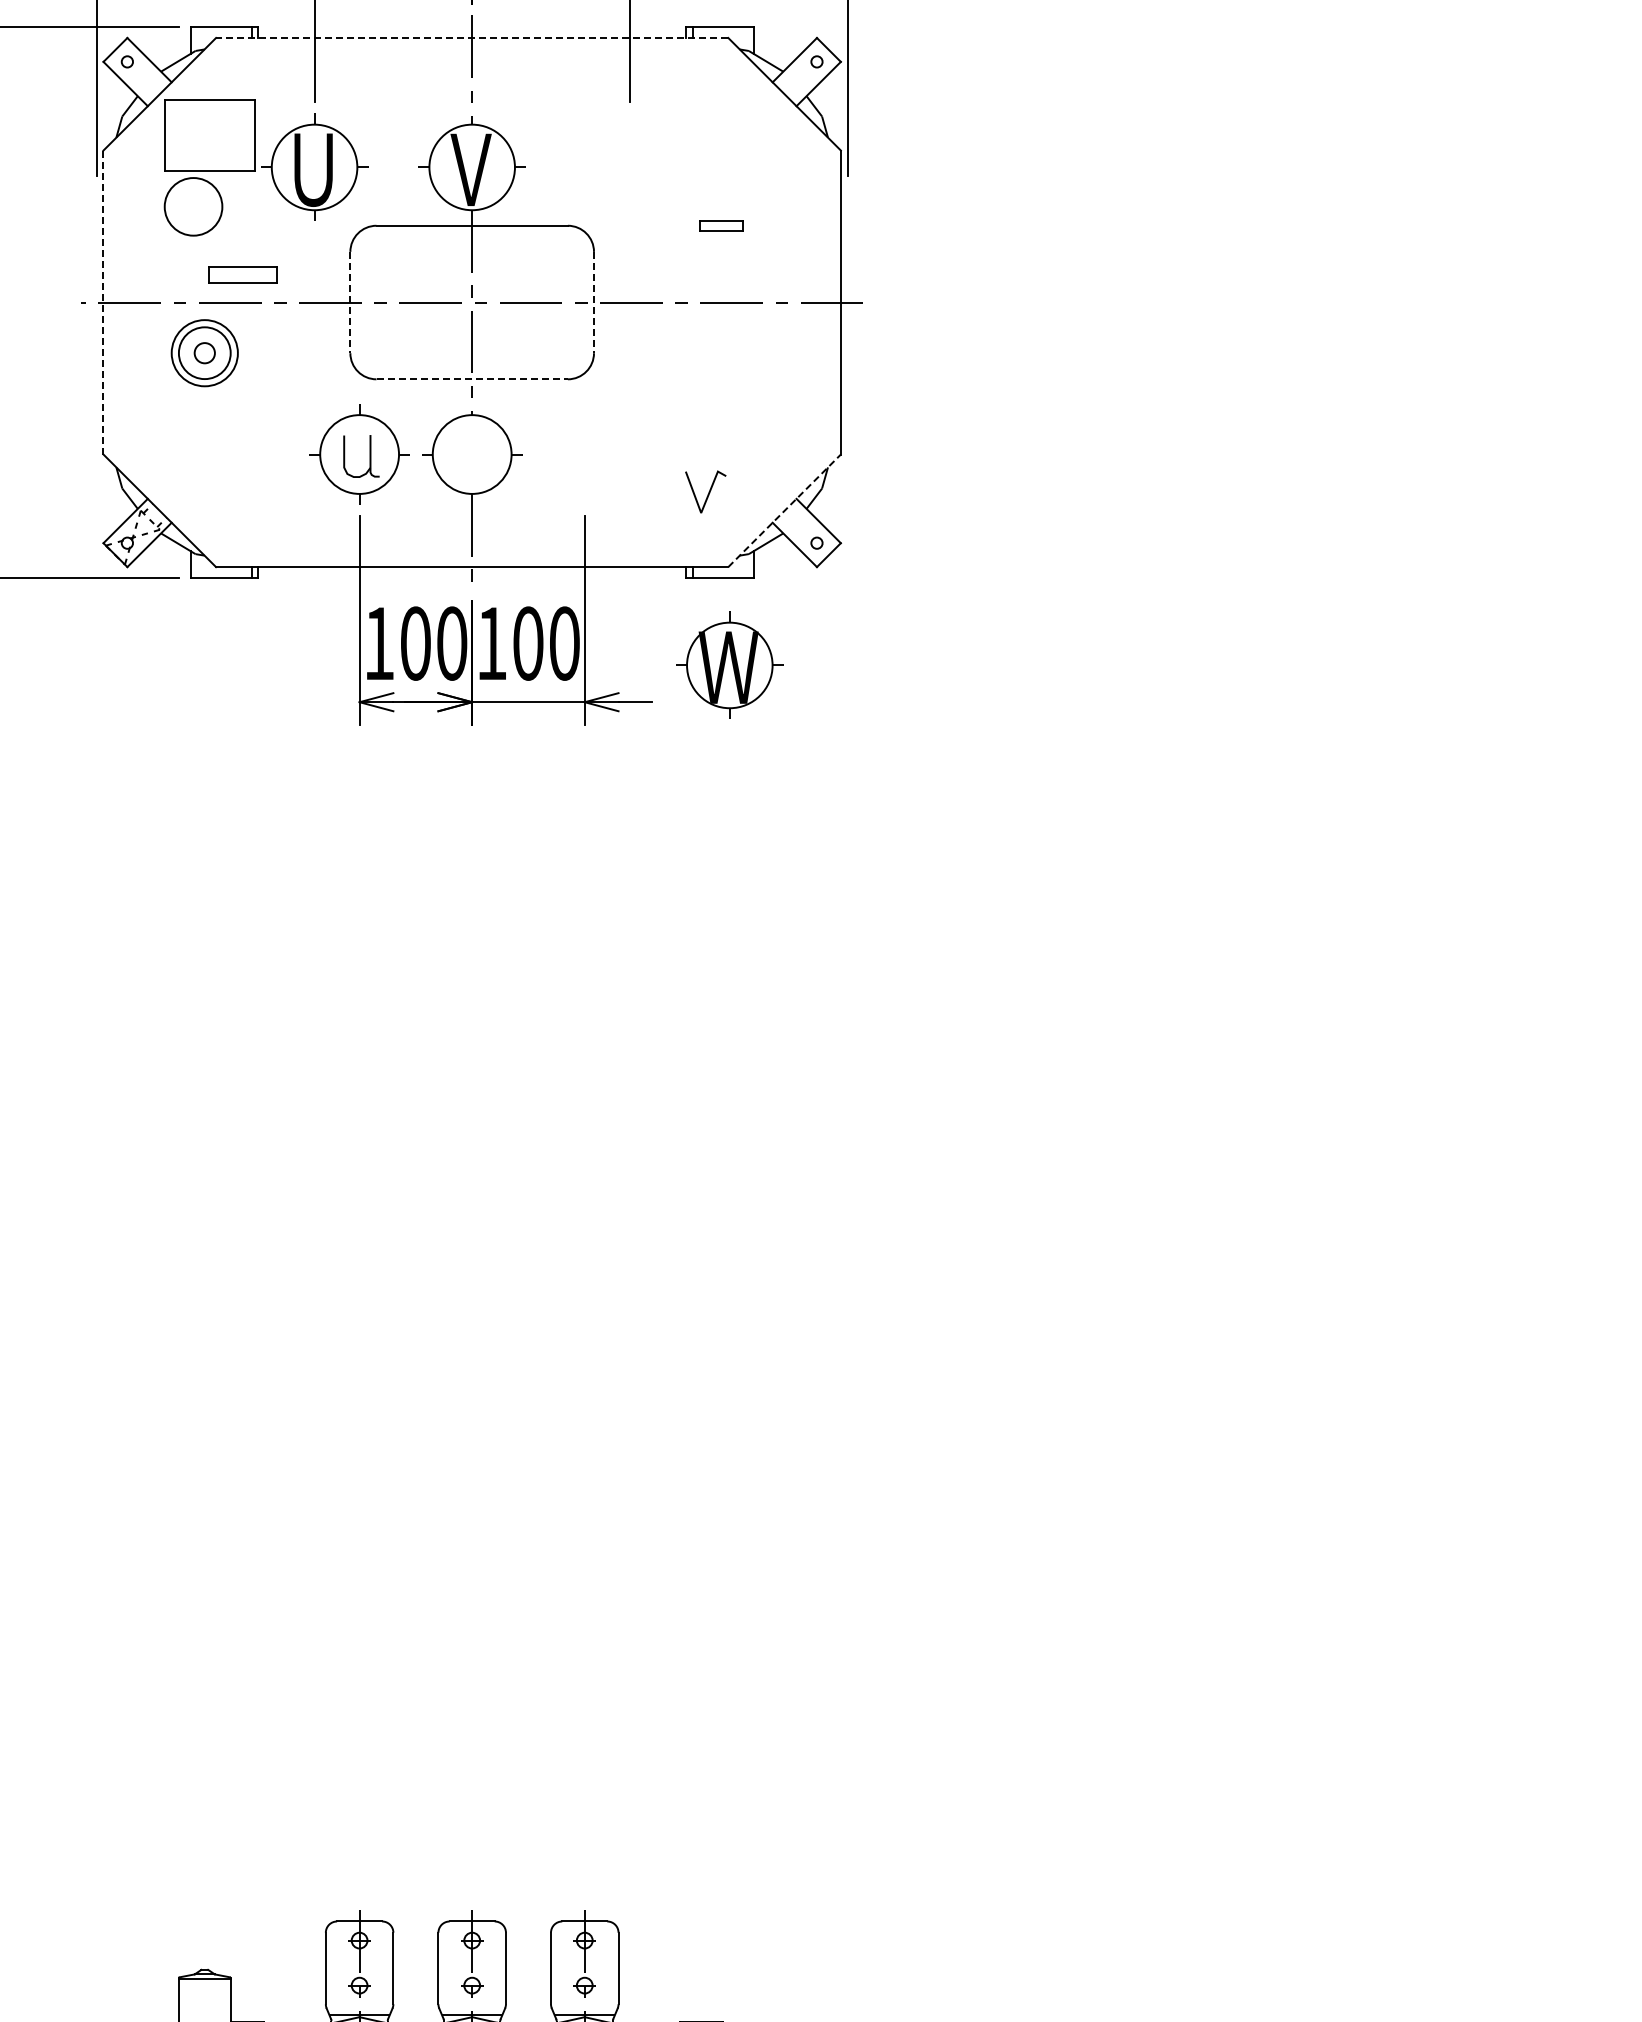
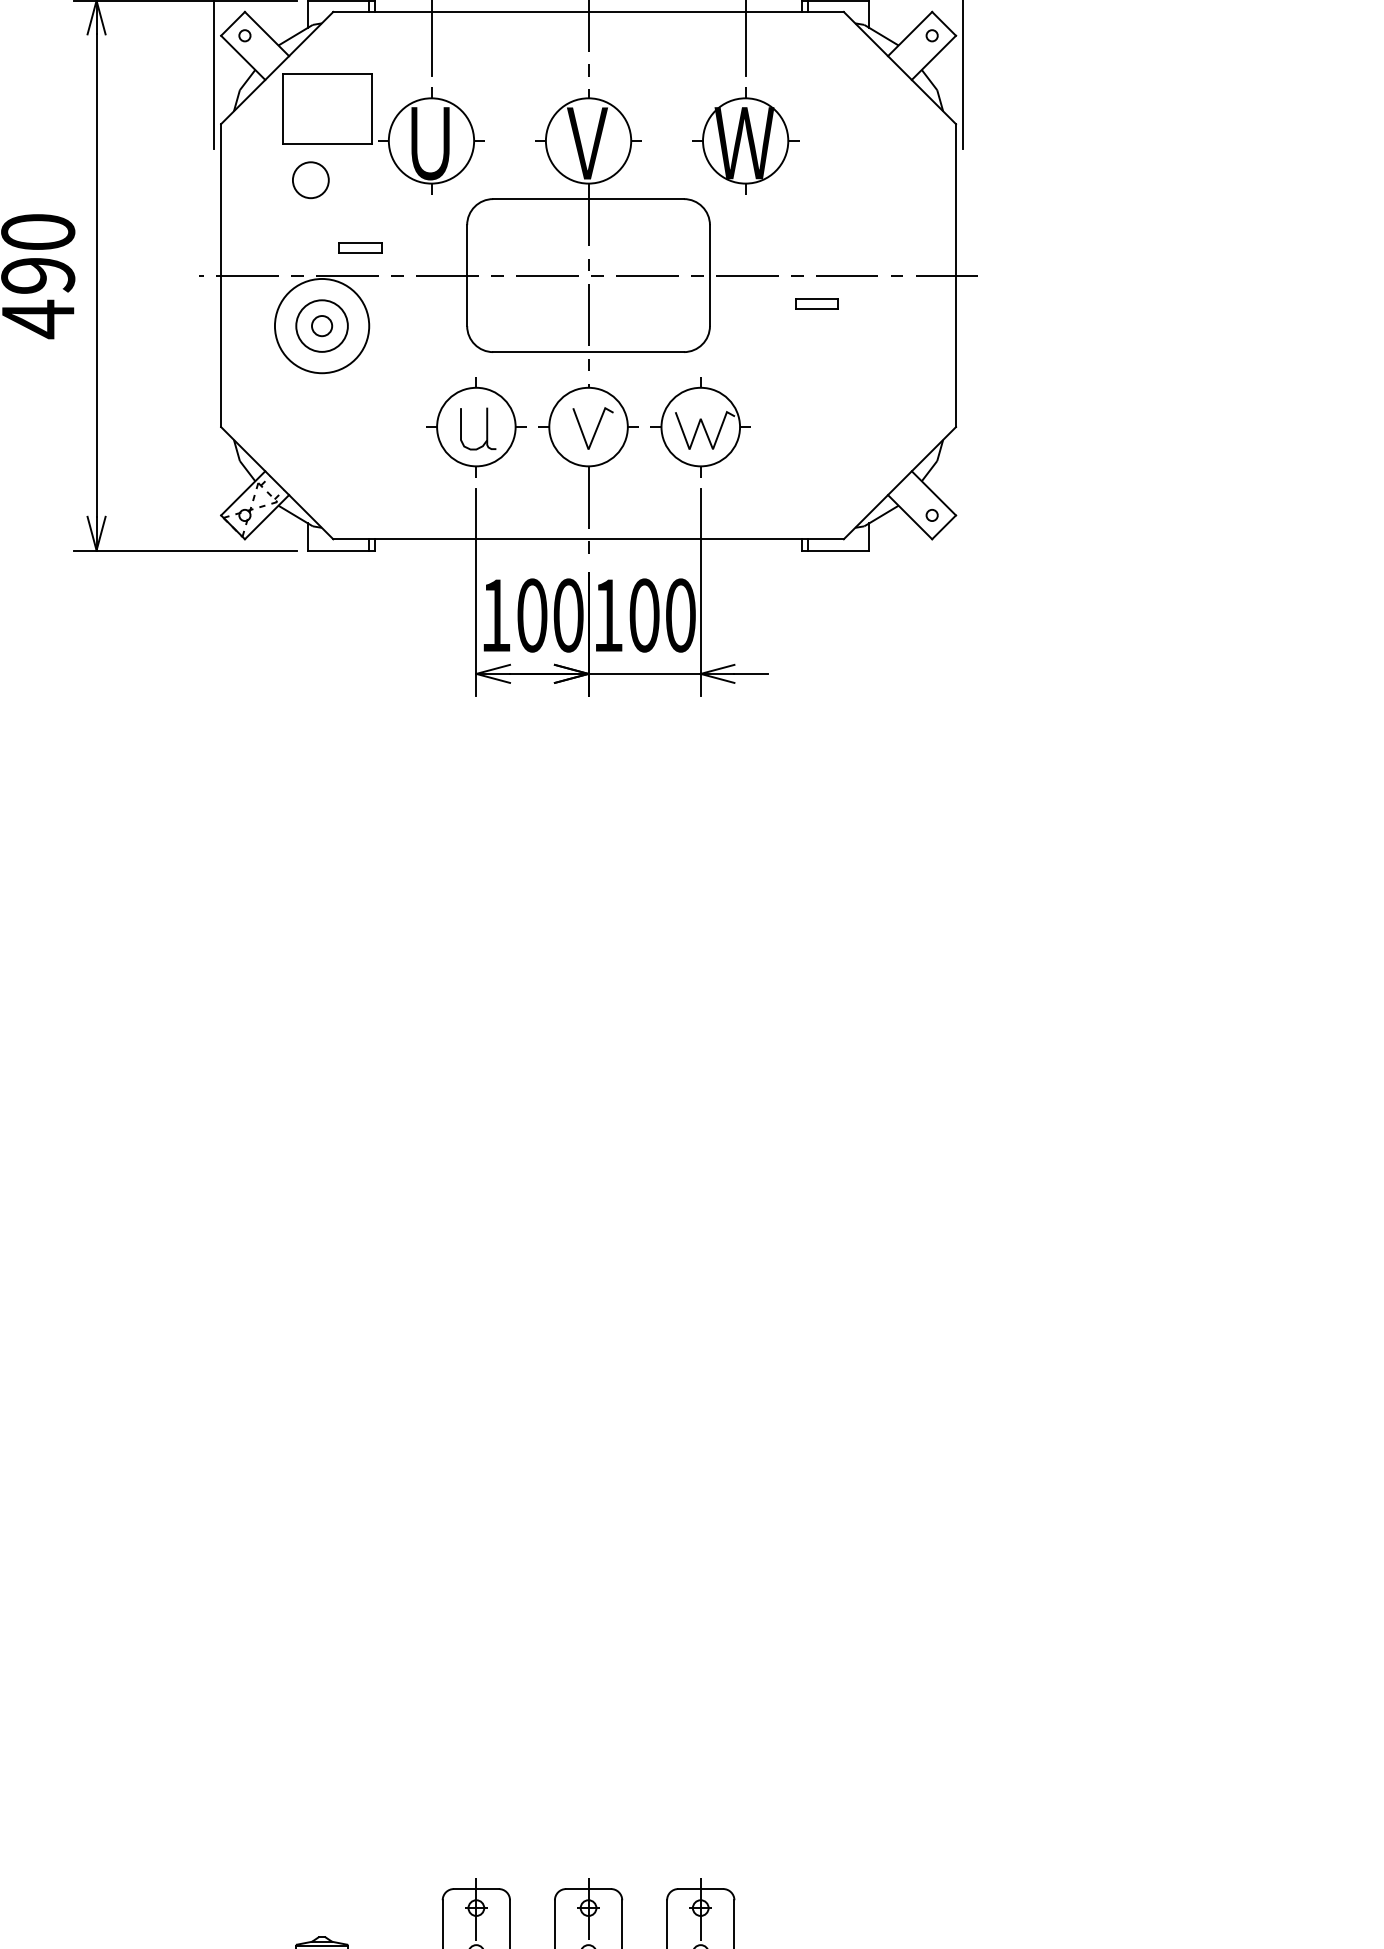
line: (471, 37) -> (587, 11), dashed -> solid
circle: (193, 206) -> (310, 179), size x0.62
part: (721, 225) -> (817, 303), moved
part: (242, 273) -> (359, 246), size x0.62
line: (103, 302) -> (221, 275), dashed -> solid
line: (350, 302) -> (467, 275), dashed -> solid
line: (594, 302) -> (710, 275), dashed -> solid
circle: (204, 352) -> (321, 325), size x1.43
line: (472, 379) -> (588, 352), dashed -> solid
part: (584, 454) -> (700, 427), added
line: (708, 491) -> (595, 428), moved
line: (784, 510) -> (899, 482), dashed -> solid
part: (729, 664) -> (745, 140), moved

